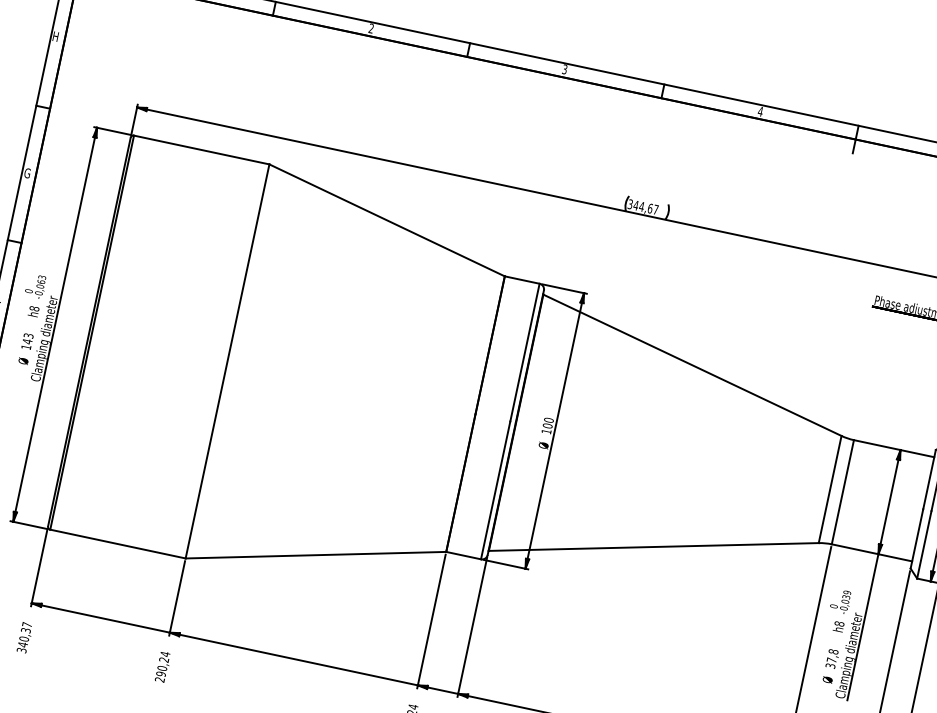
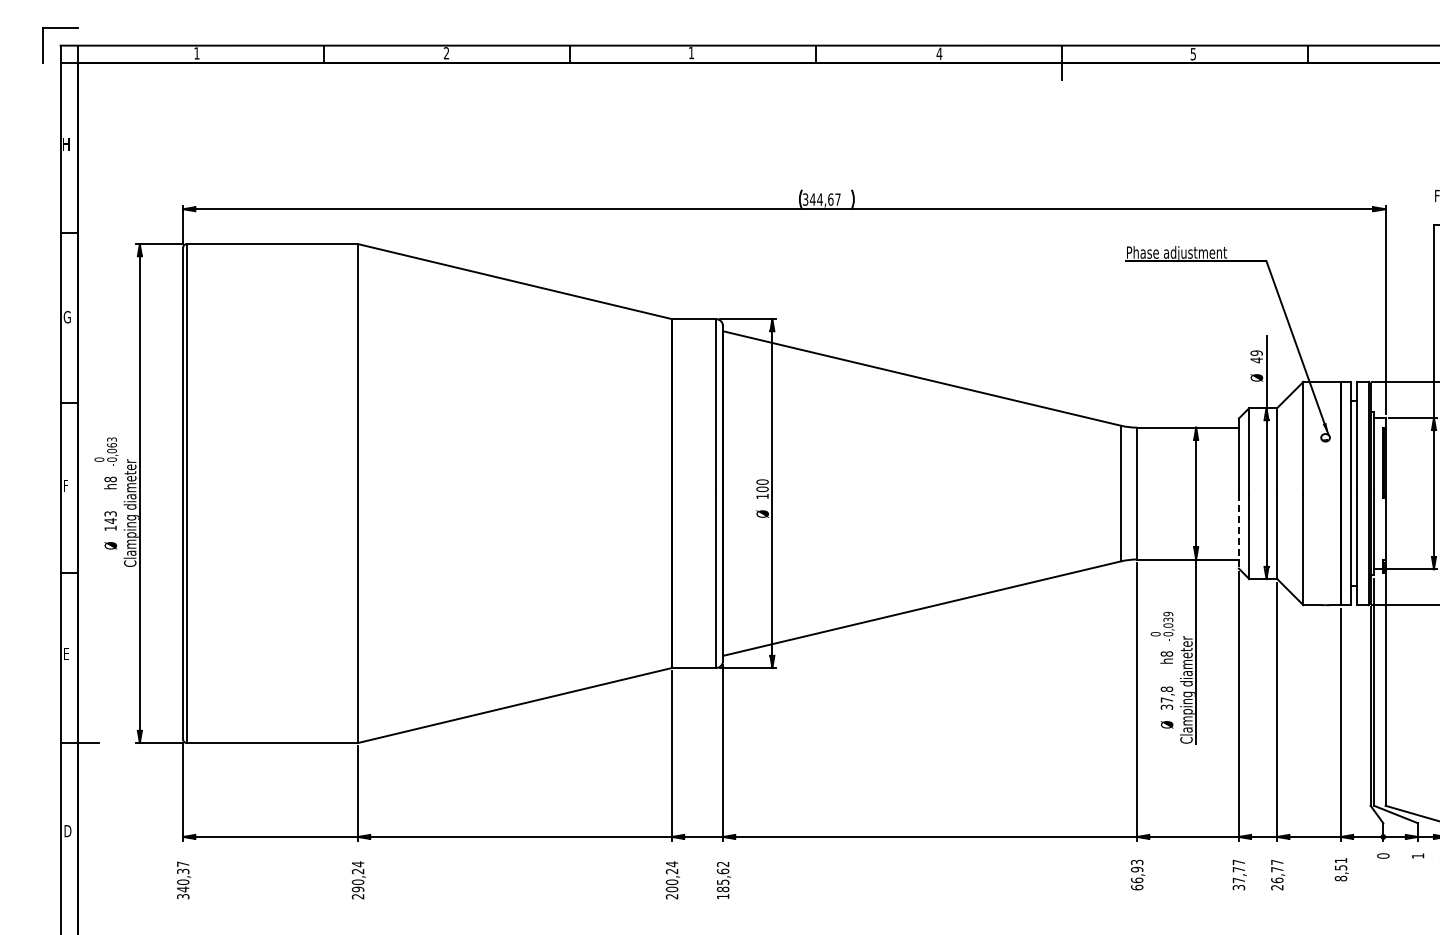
text: (564, 69) -> (691, 53), 3 -> 1
line: (916, 539) -> (1238, 531), solid -> dashed

